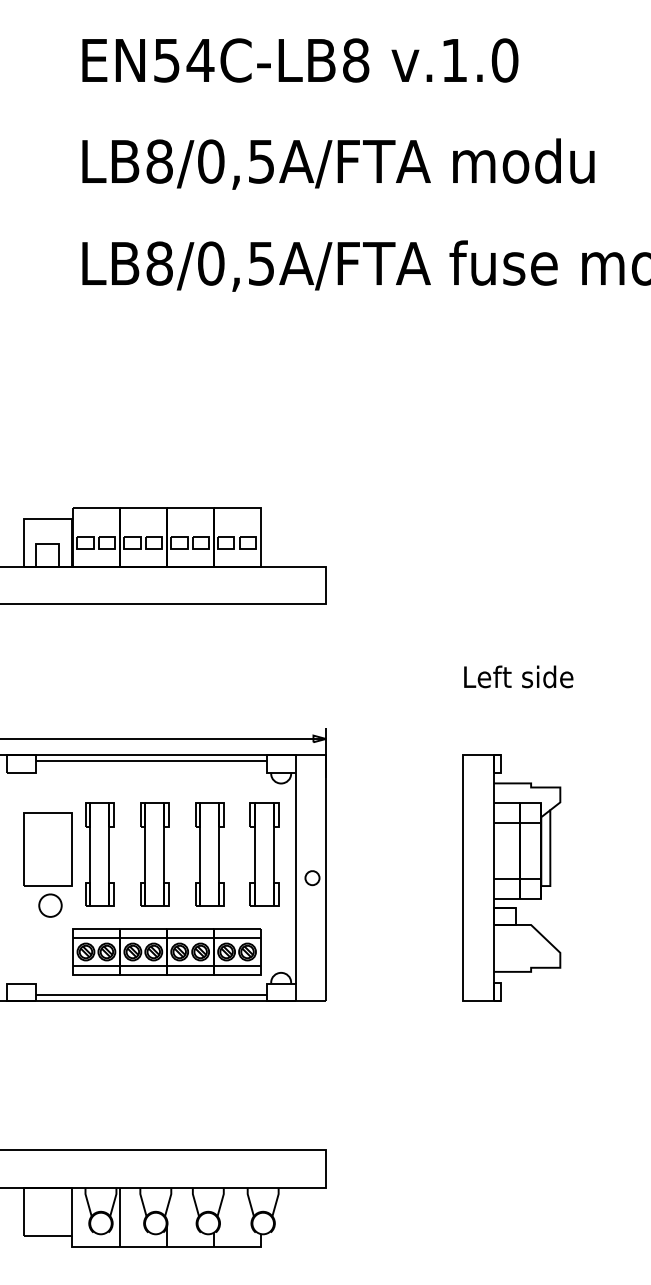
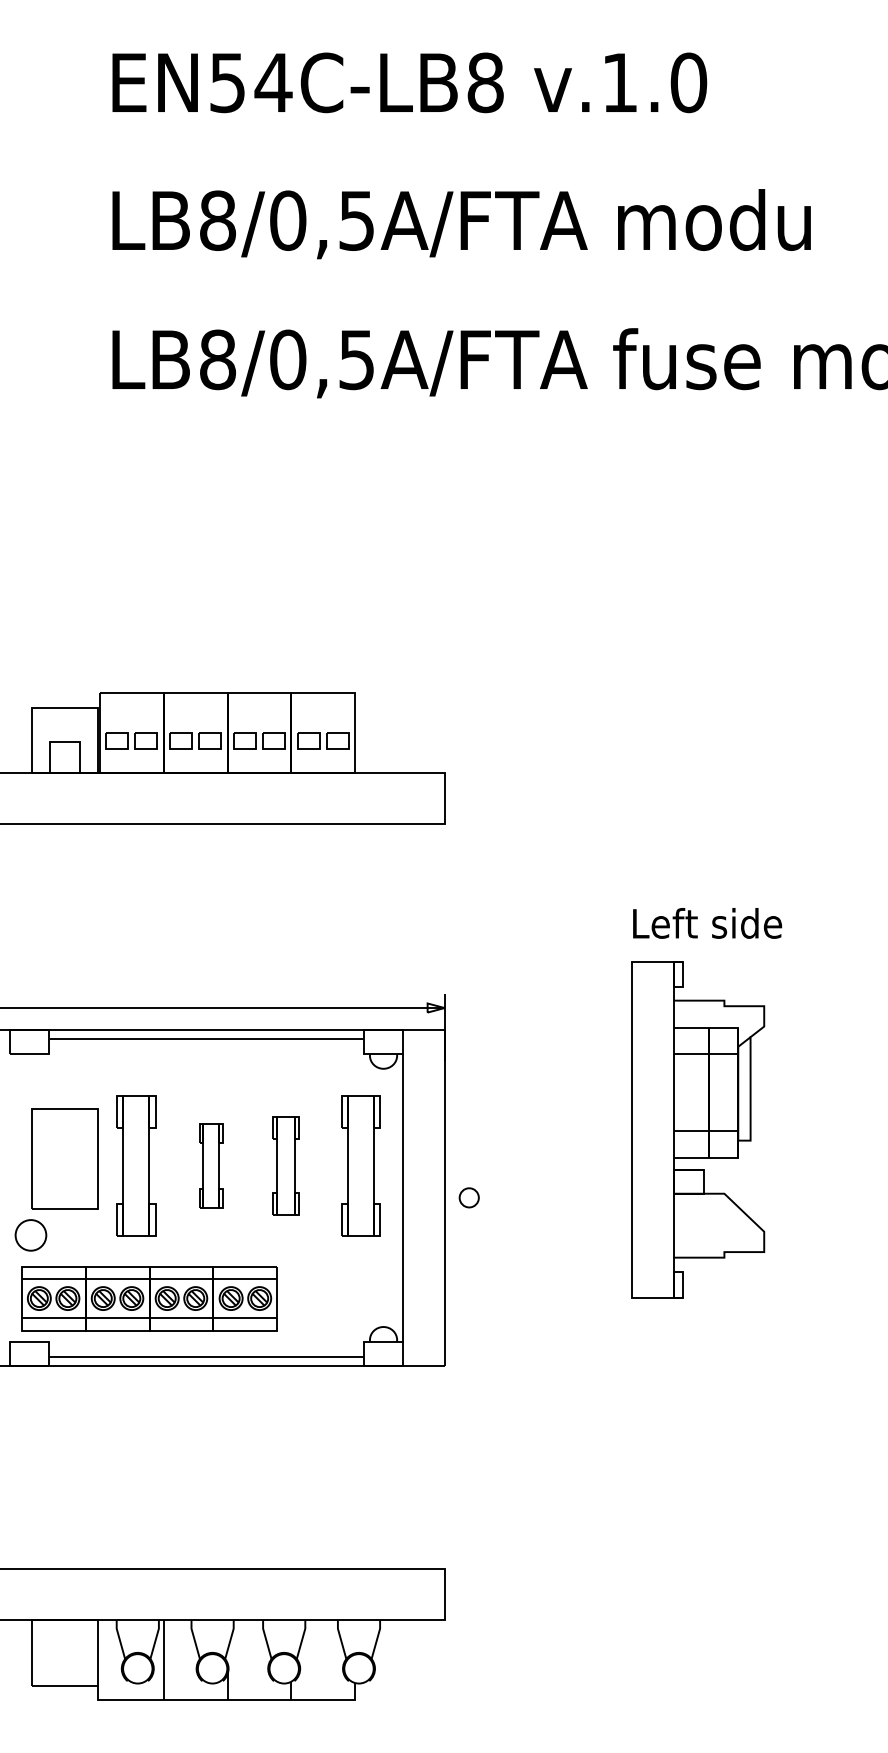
part: (154, 854) -> (210, 1165), size x0.6
part: (209, 854) -> (285, 1165), size x0.7
part: (311, 877) -> (468, 1197), moved
part: (512, 877) -> (698, 1129), moved
part: (50, 905) -> (30, 1235), moved
part: (166, 951) -> (149, 1298), moved

